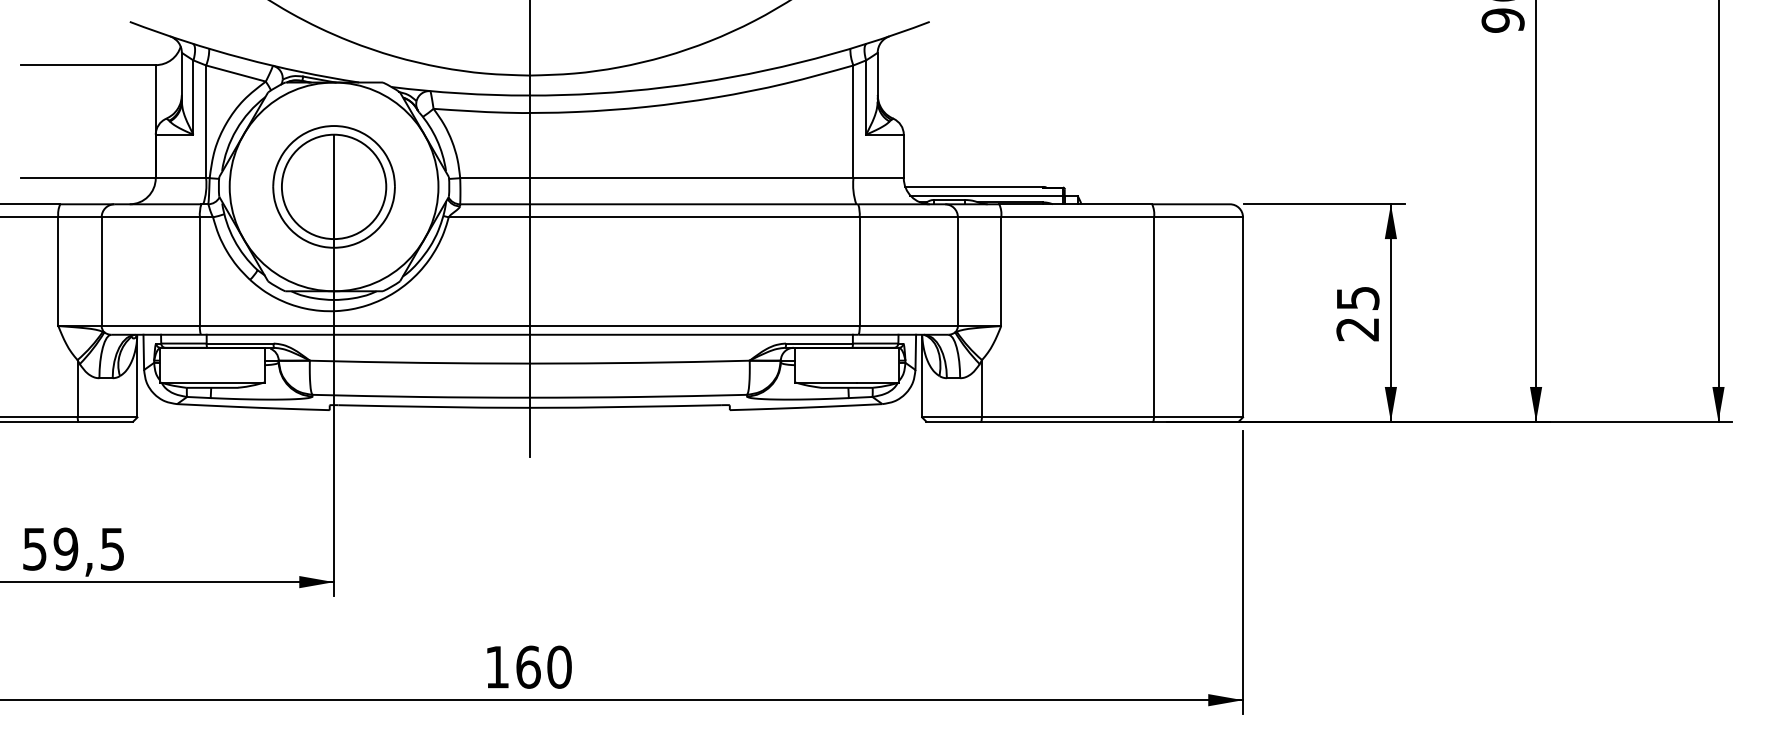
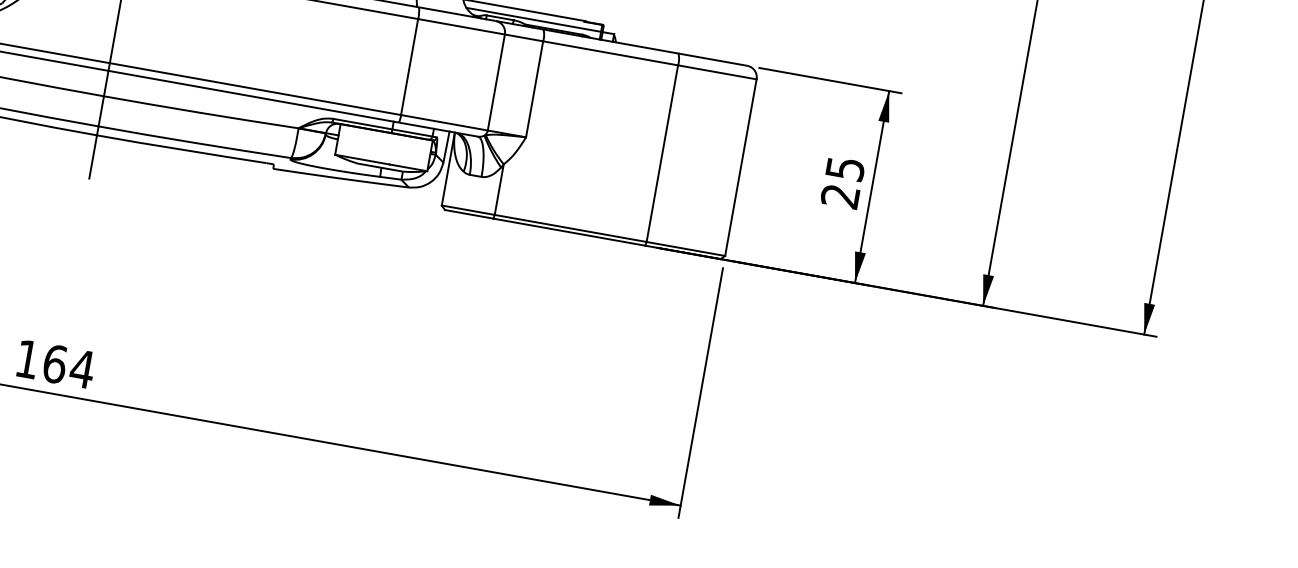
text: (559, 666) -> (82, 368), 160 -> 164

